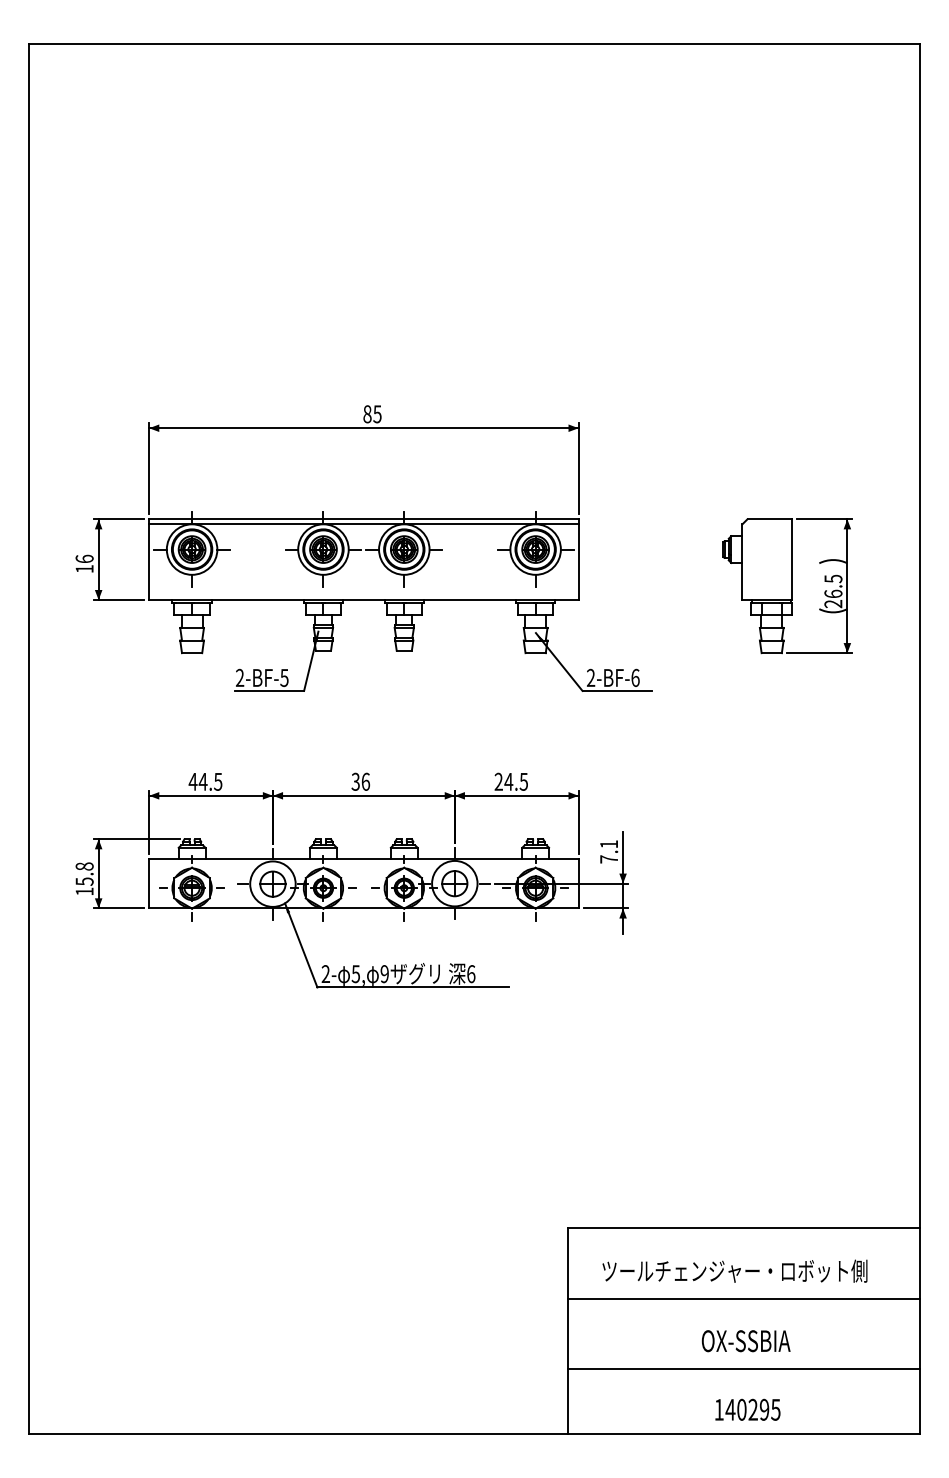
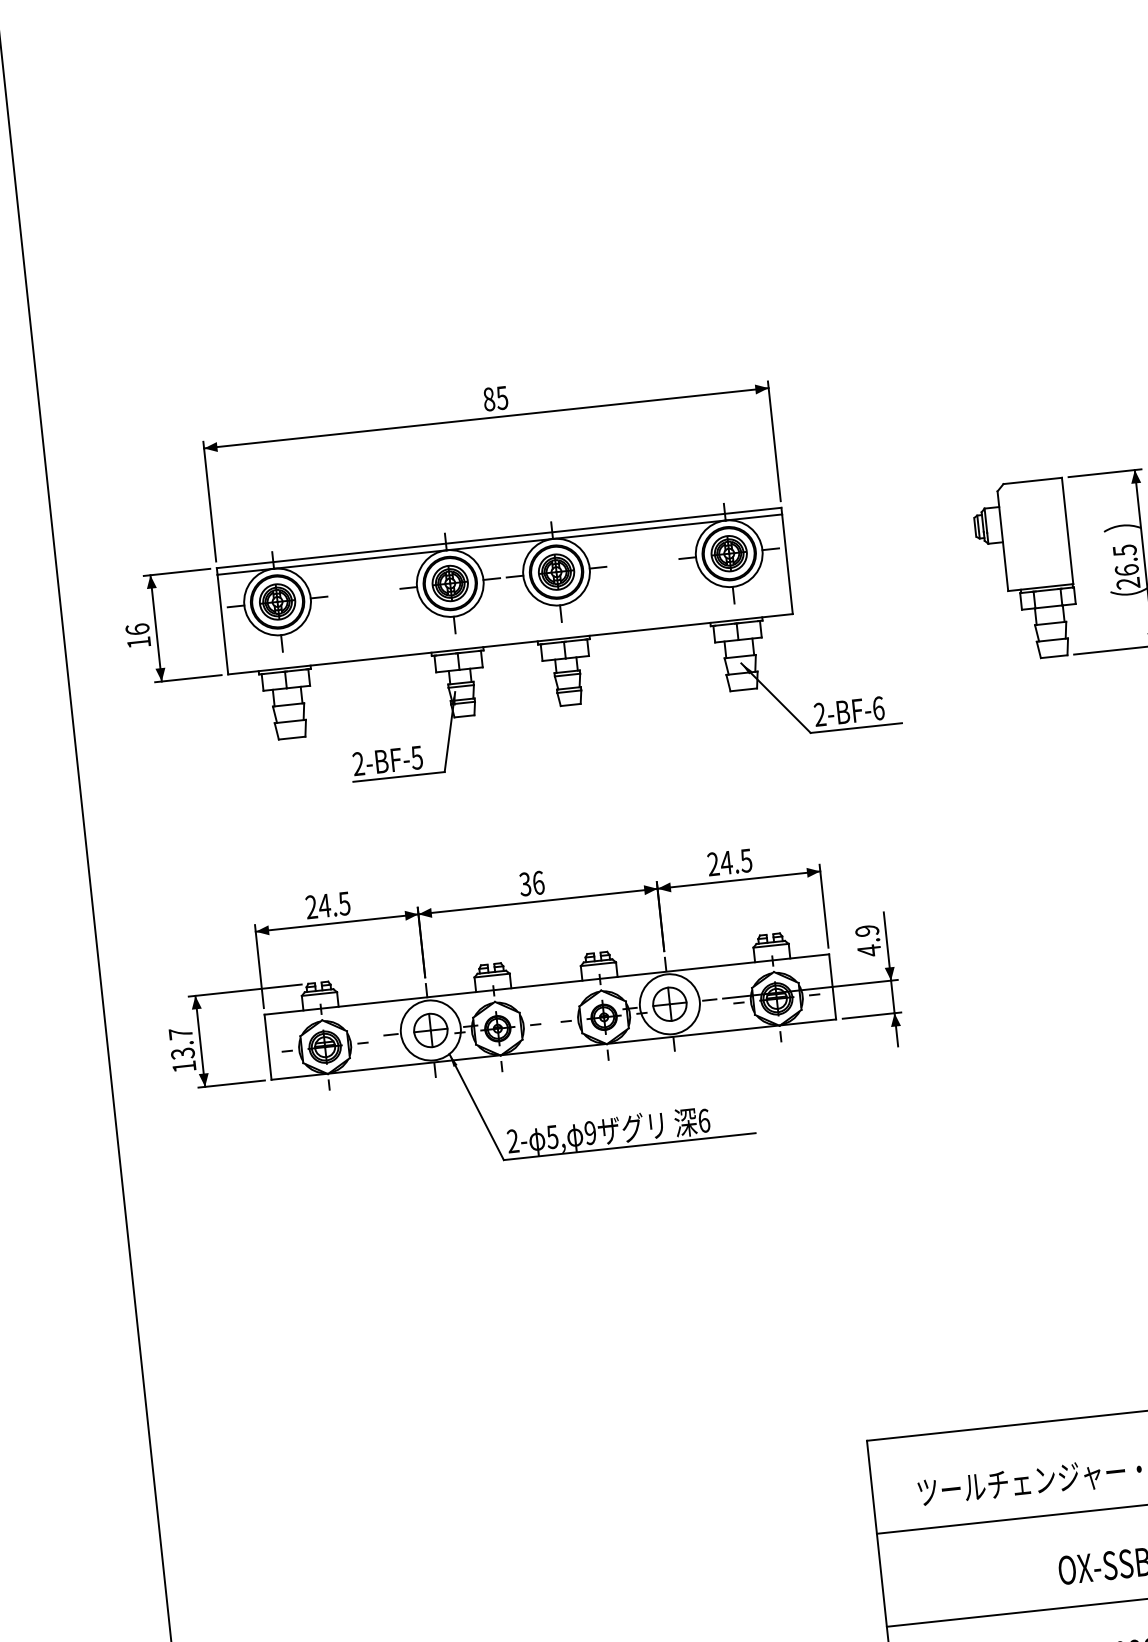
text: (192, 781) -> (310, 906), 44.5 -> 24.5
text: (609, 851) -> (868, 940), 7.1 -> 4.9
text: (84, 873) -> (181, 1042), 15.8 -> 13.7

